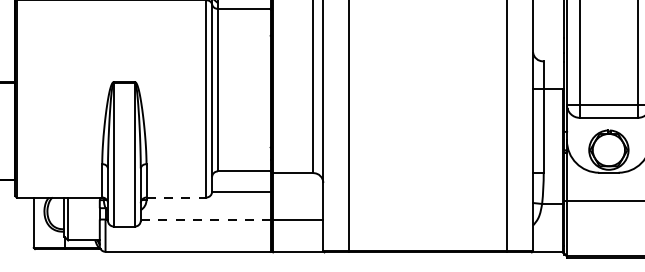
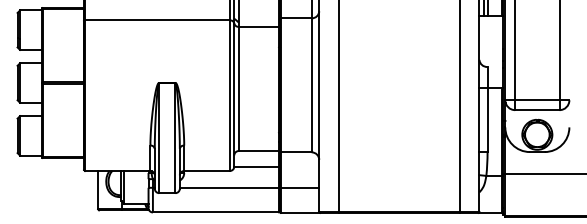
line: (176, 196) -> (207, 170), dashed -> solid
line: (205, 219) -> (229, 187), dashed -> solid

